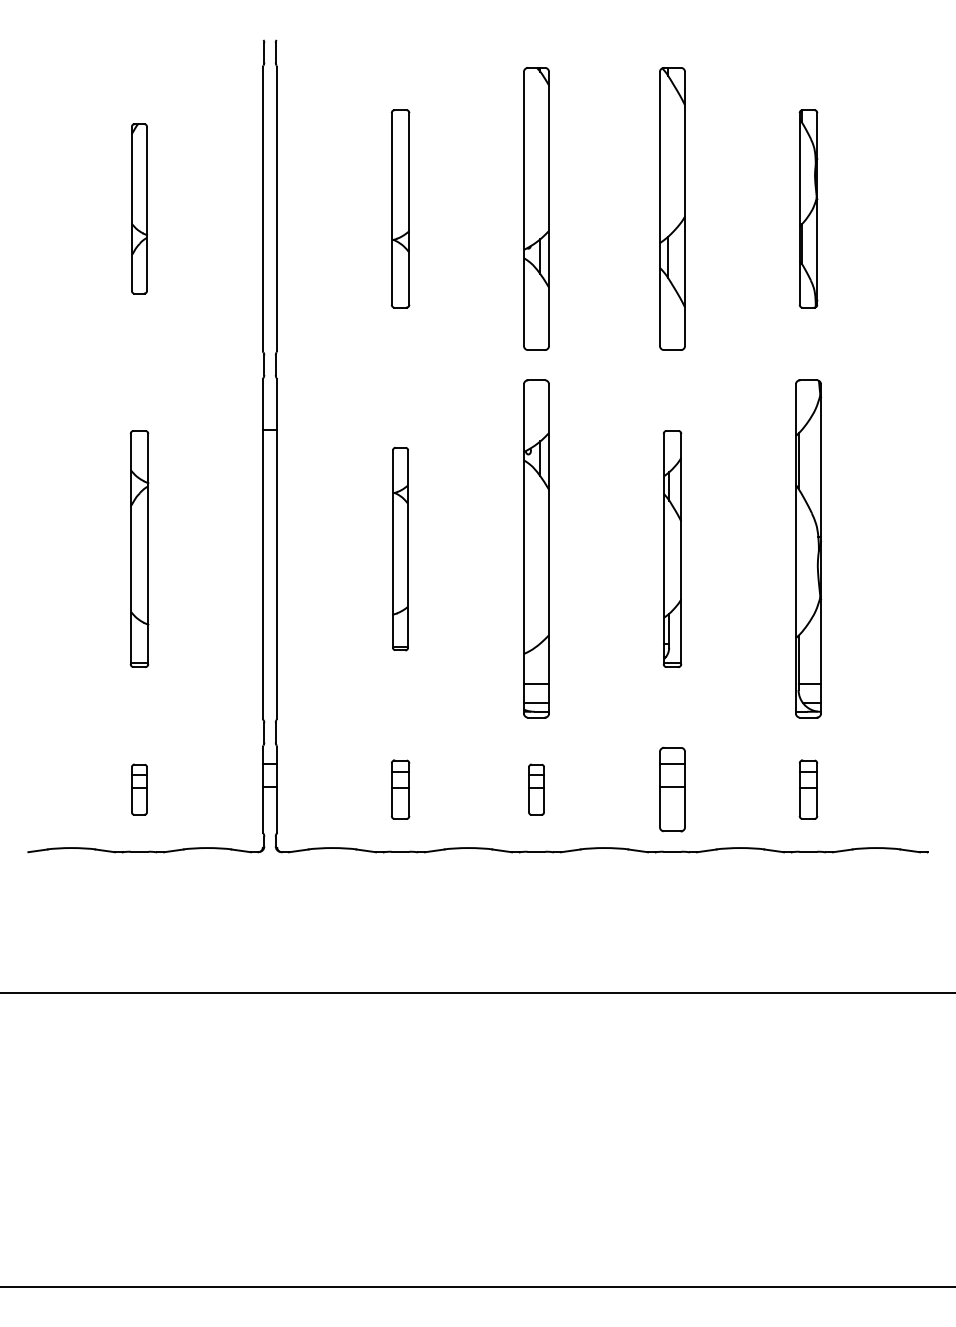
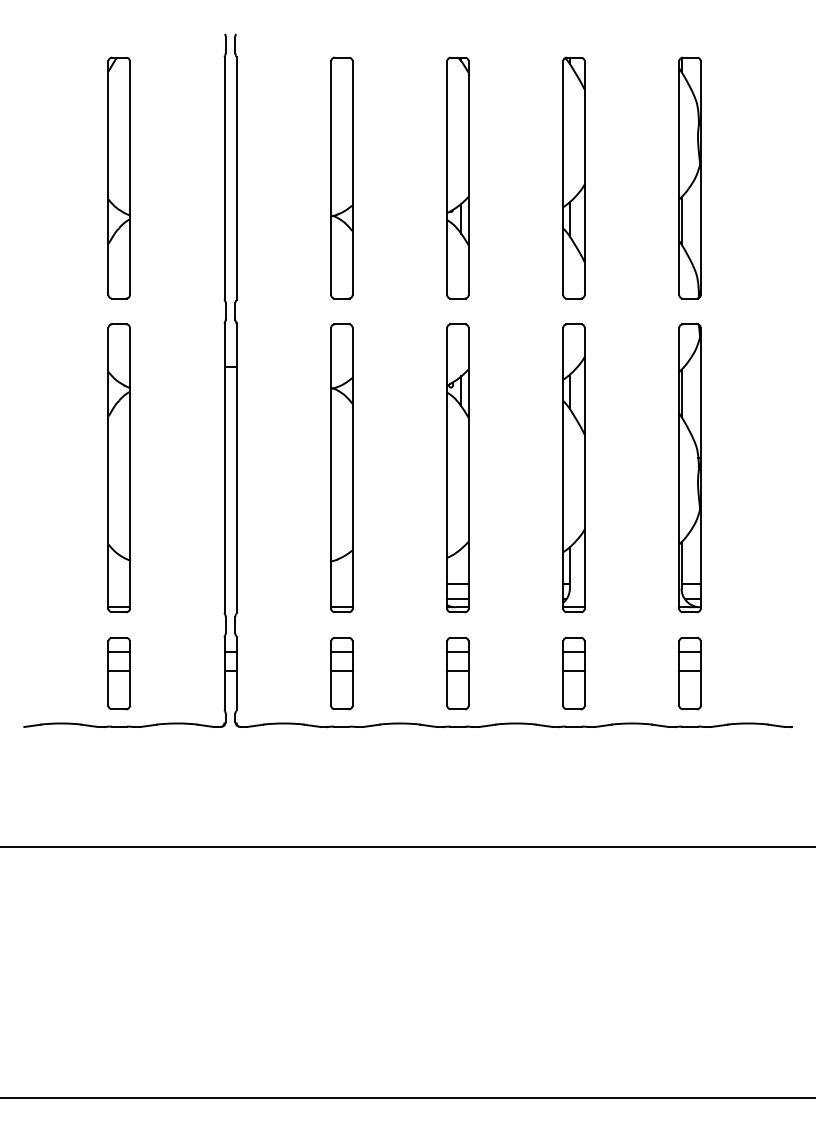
part: (138, 208) -> (118, 177), size x1.67
part: (400, 208) -> (341, 177), size x1.43
part: (807, 208) -> (689, 177), size x1.43
part: (138, 549) -> (118, 468), size x1.43
part: (400, 549) -> (341, 468), size x1.67
part: (671, 549) -> (573, 468), size x1.43
part: (138, 789) -> (118, 673), size x1.67
part: (400, 789) -> (341, 673), size x1.43
part: (536, 789) -> (457, 673), size x1.67
part: (807, 789) -> (689, 673), size x1.43

